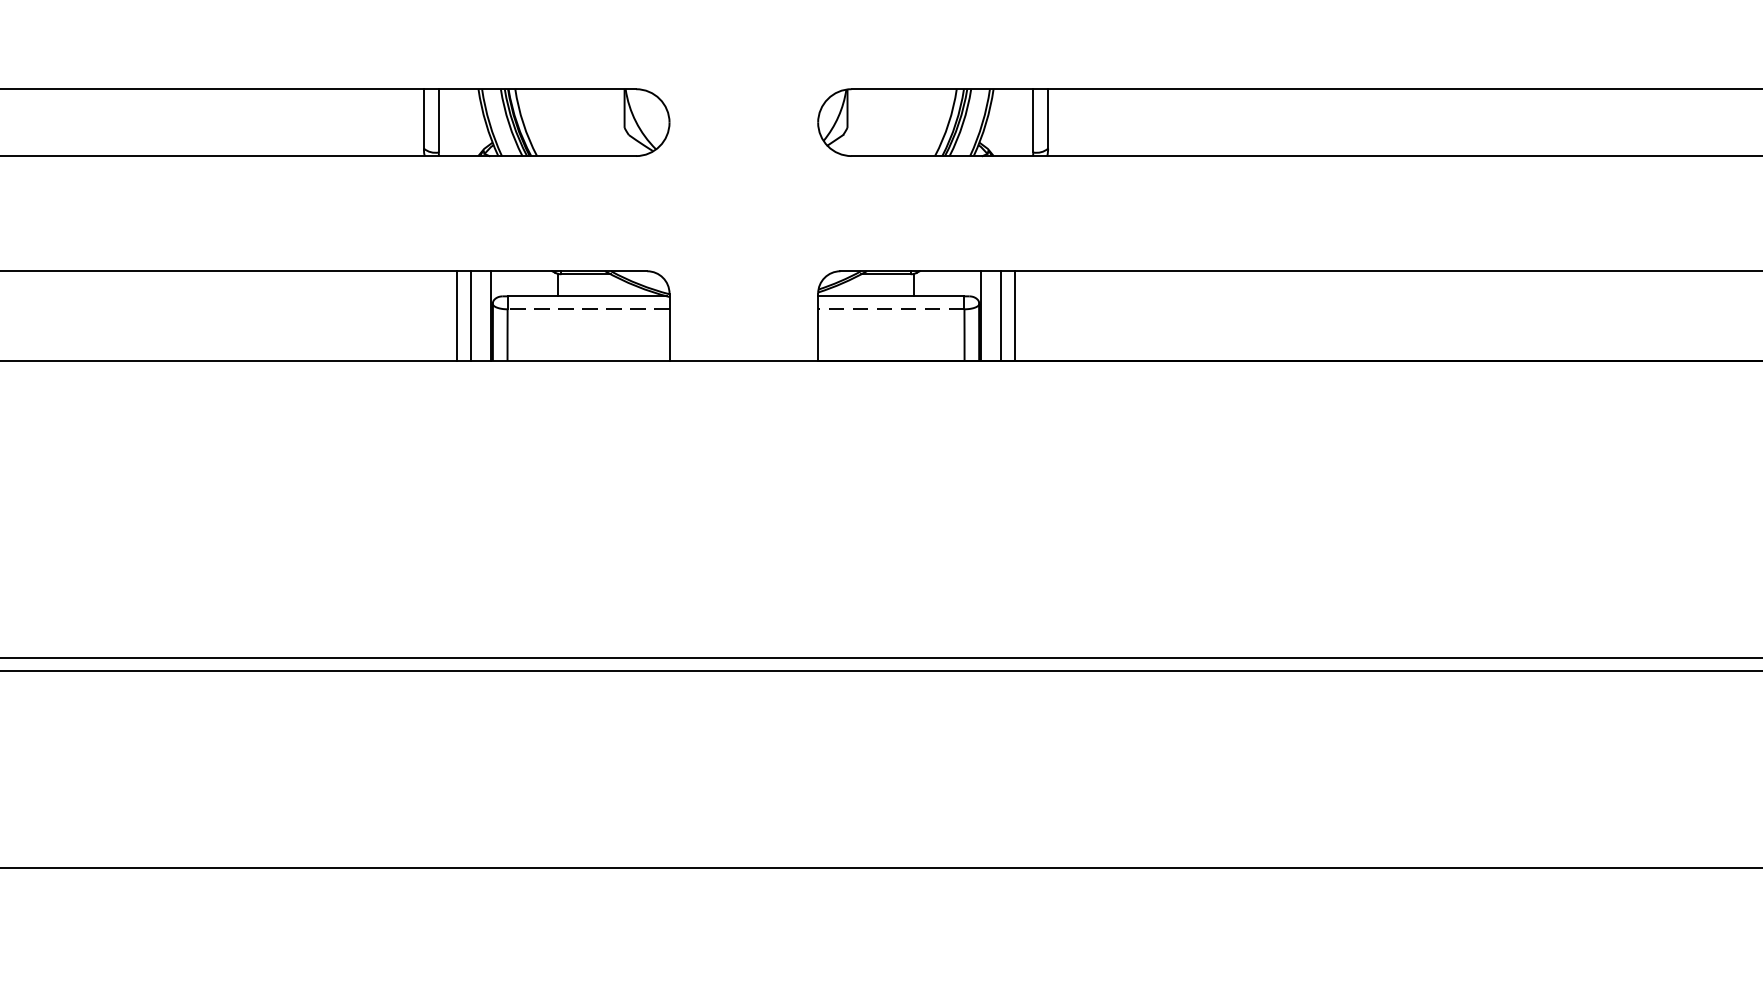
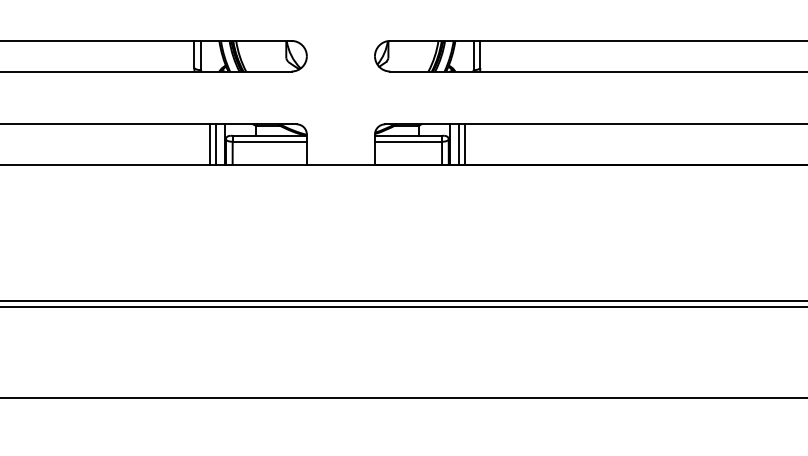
line: (587, 308) -> (269, 141), dashed -> solid
line: (891, 308) -> (408, 141), dashed -> solid

